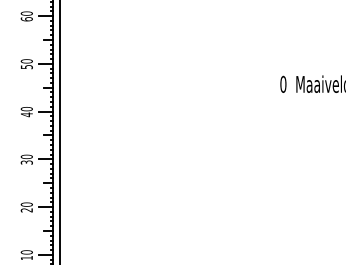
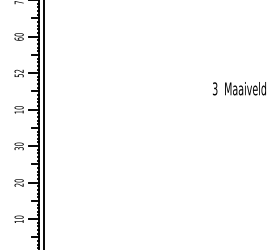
text: (26, 60) -> (18, 70), 50 -> 52
text: (282, 83) -> (214, 88), 0 -> 3
text: (26, 114) -> (18, 111), 40 -> 10

